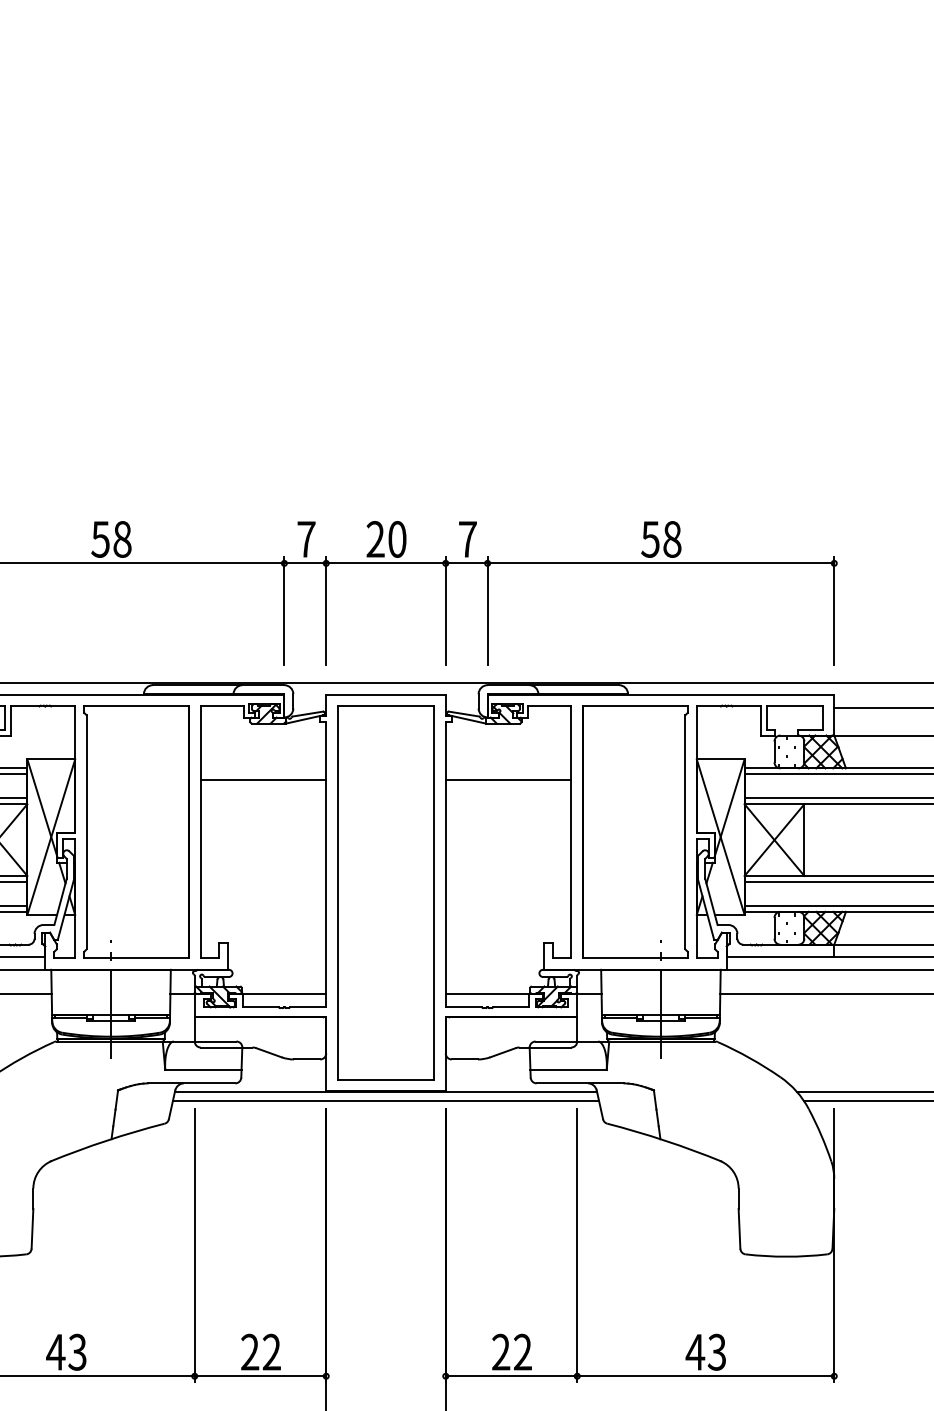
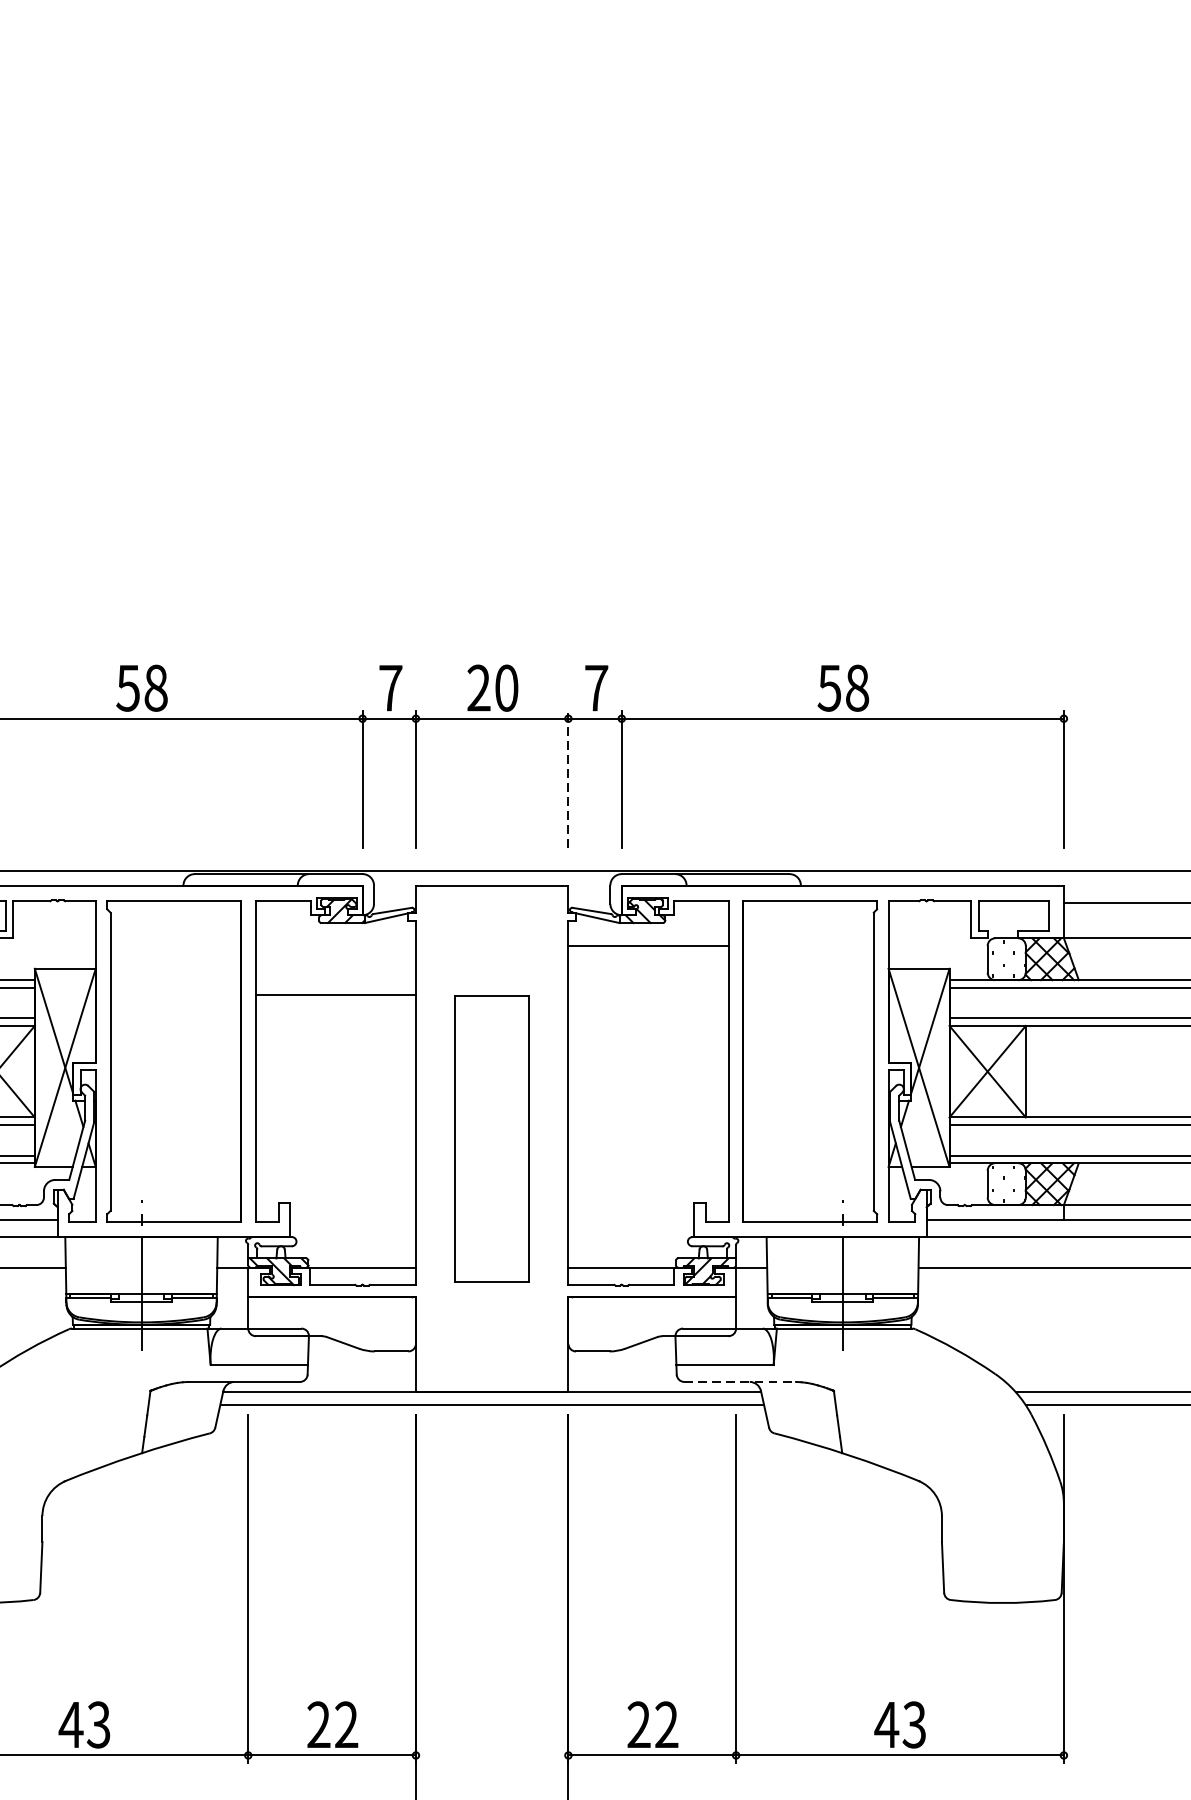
line: (445, 611) -> (568, 780), solid -> dashed
line: (508, 779) -> (648, 945), moved
part: (385, 892) -> (491, 1138), size x0.6
line: (580, 1083) -> (740, 1382), solid -> dashed

